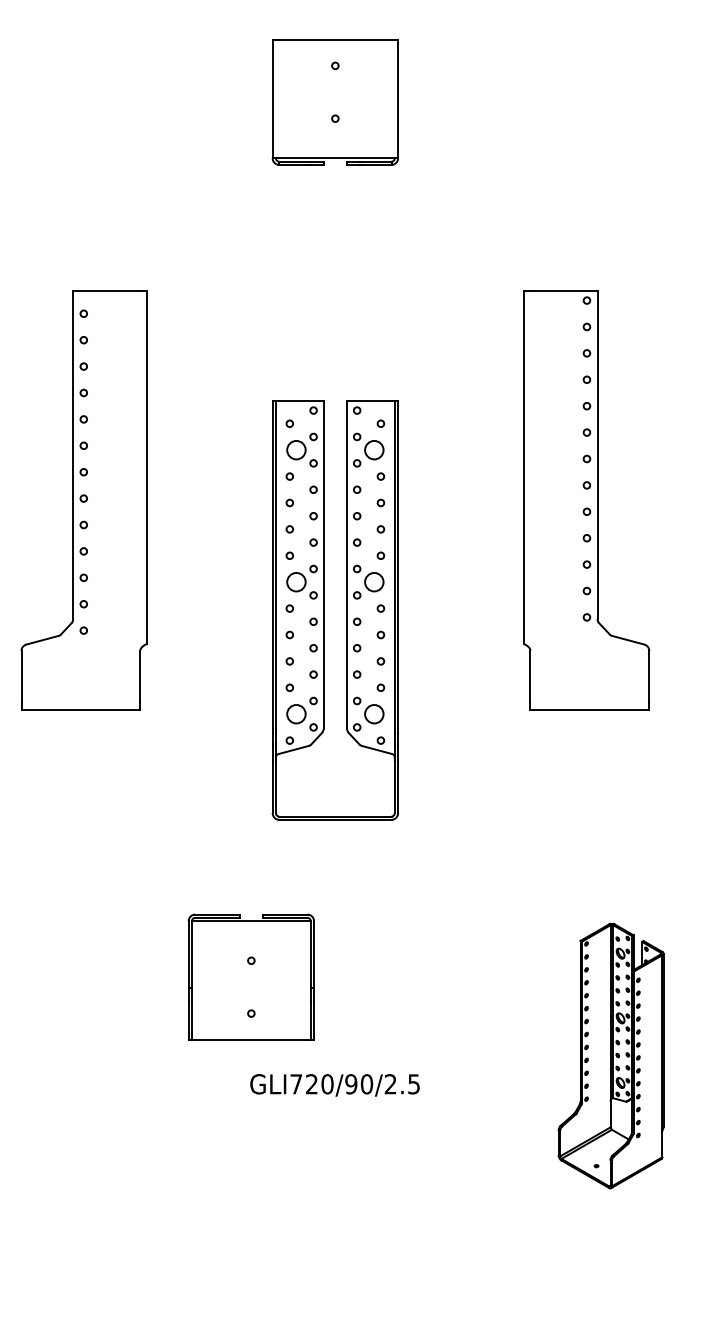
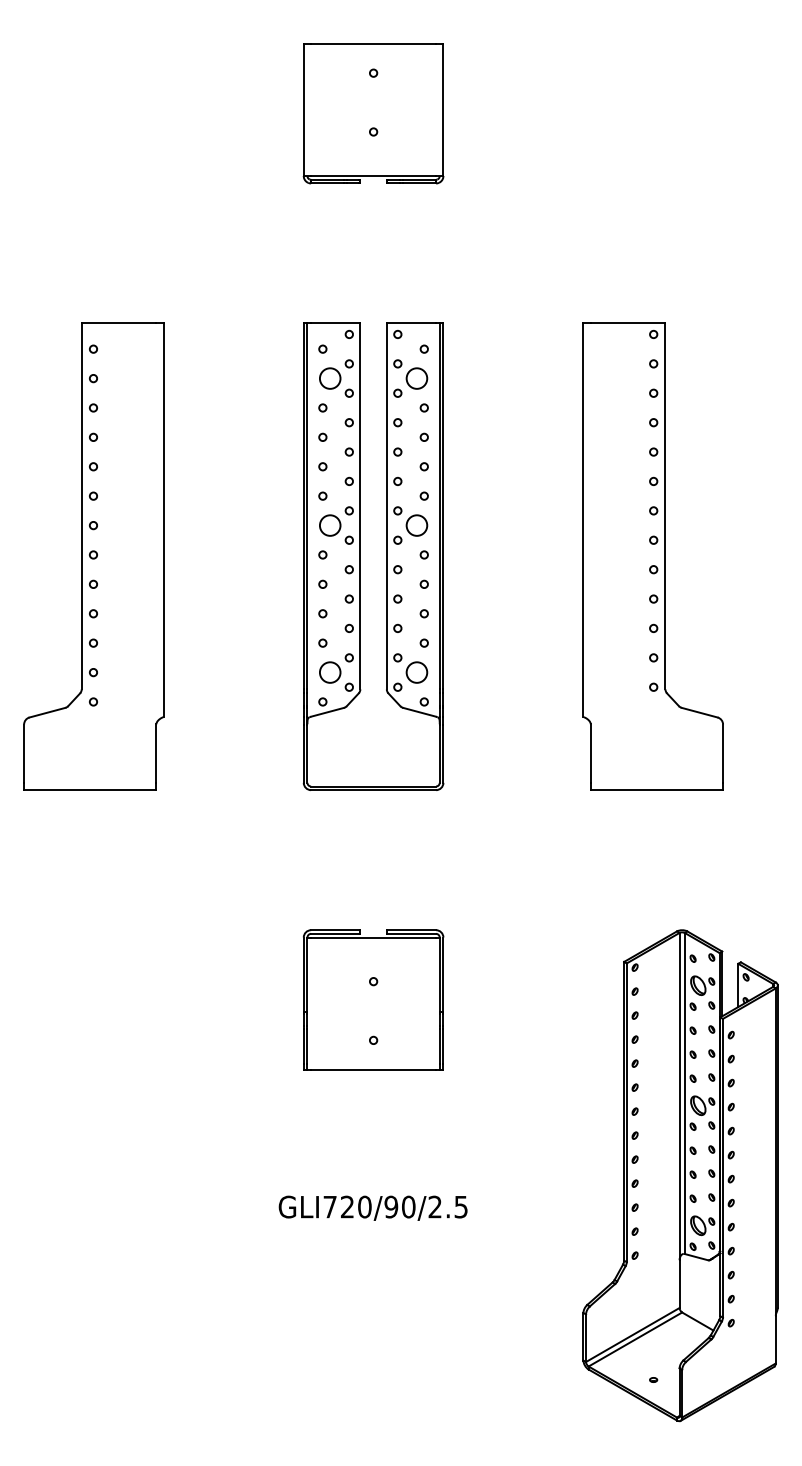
part: (324, 610) -> (361, 557), moved
part: (250, 976) -> (372, 999), moved
part: (610, 1055) -> (679, 1175), size x1.67

